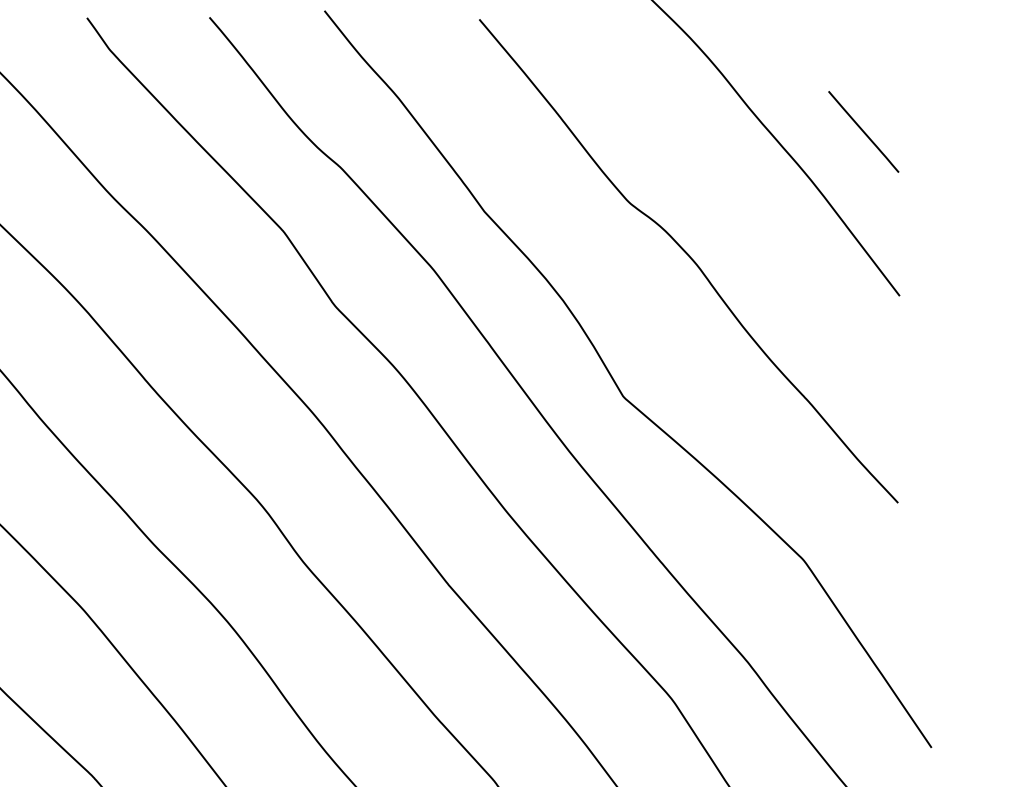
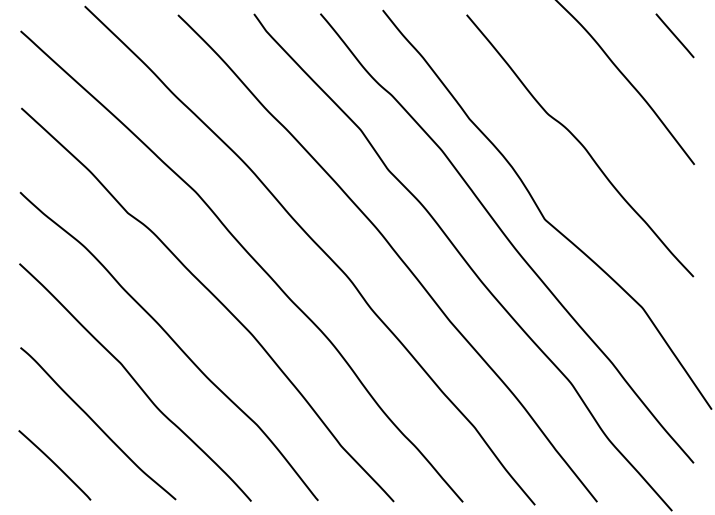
line: (862, 131) -> (674, 35), moved

